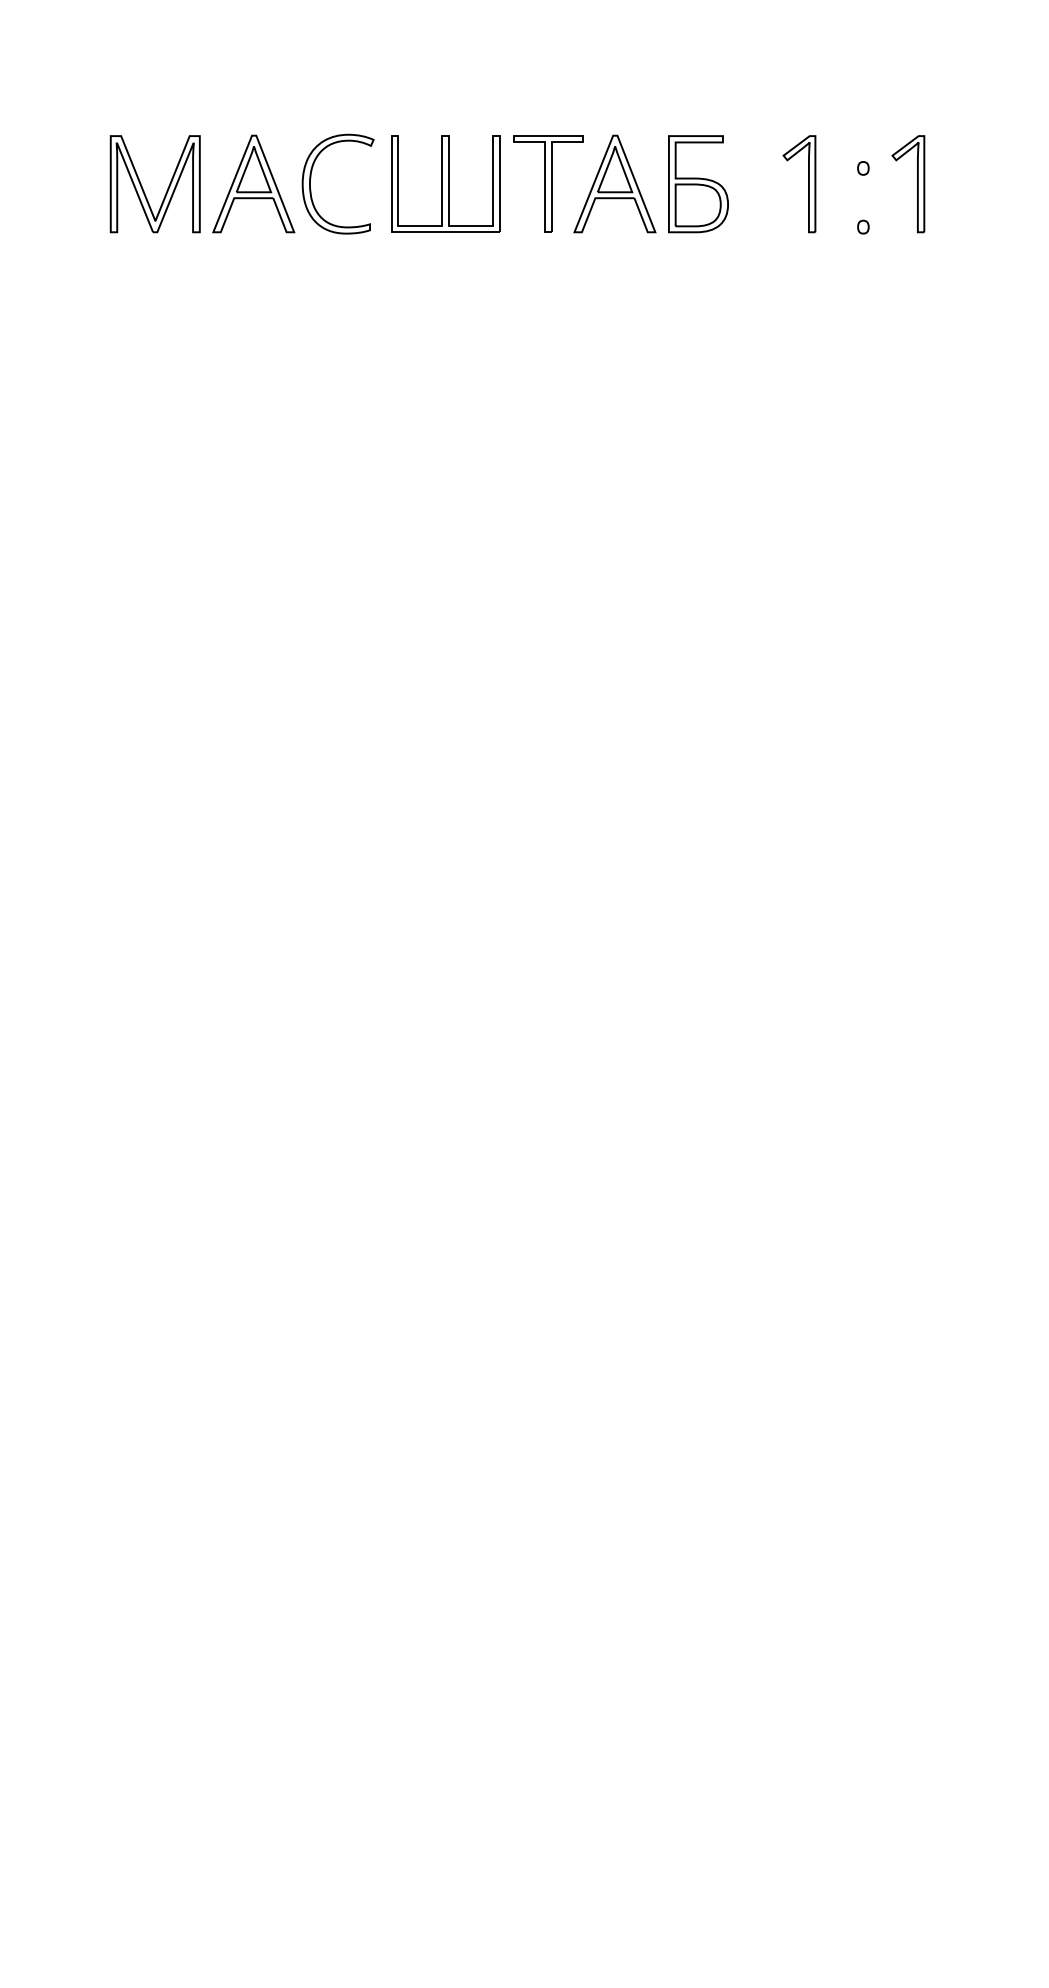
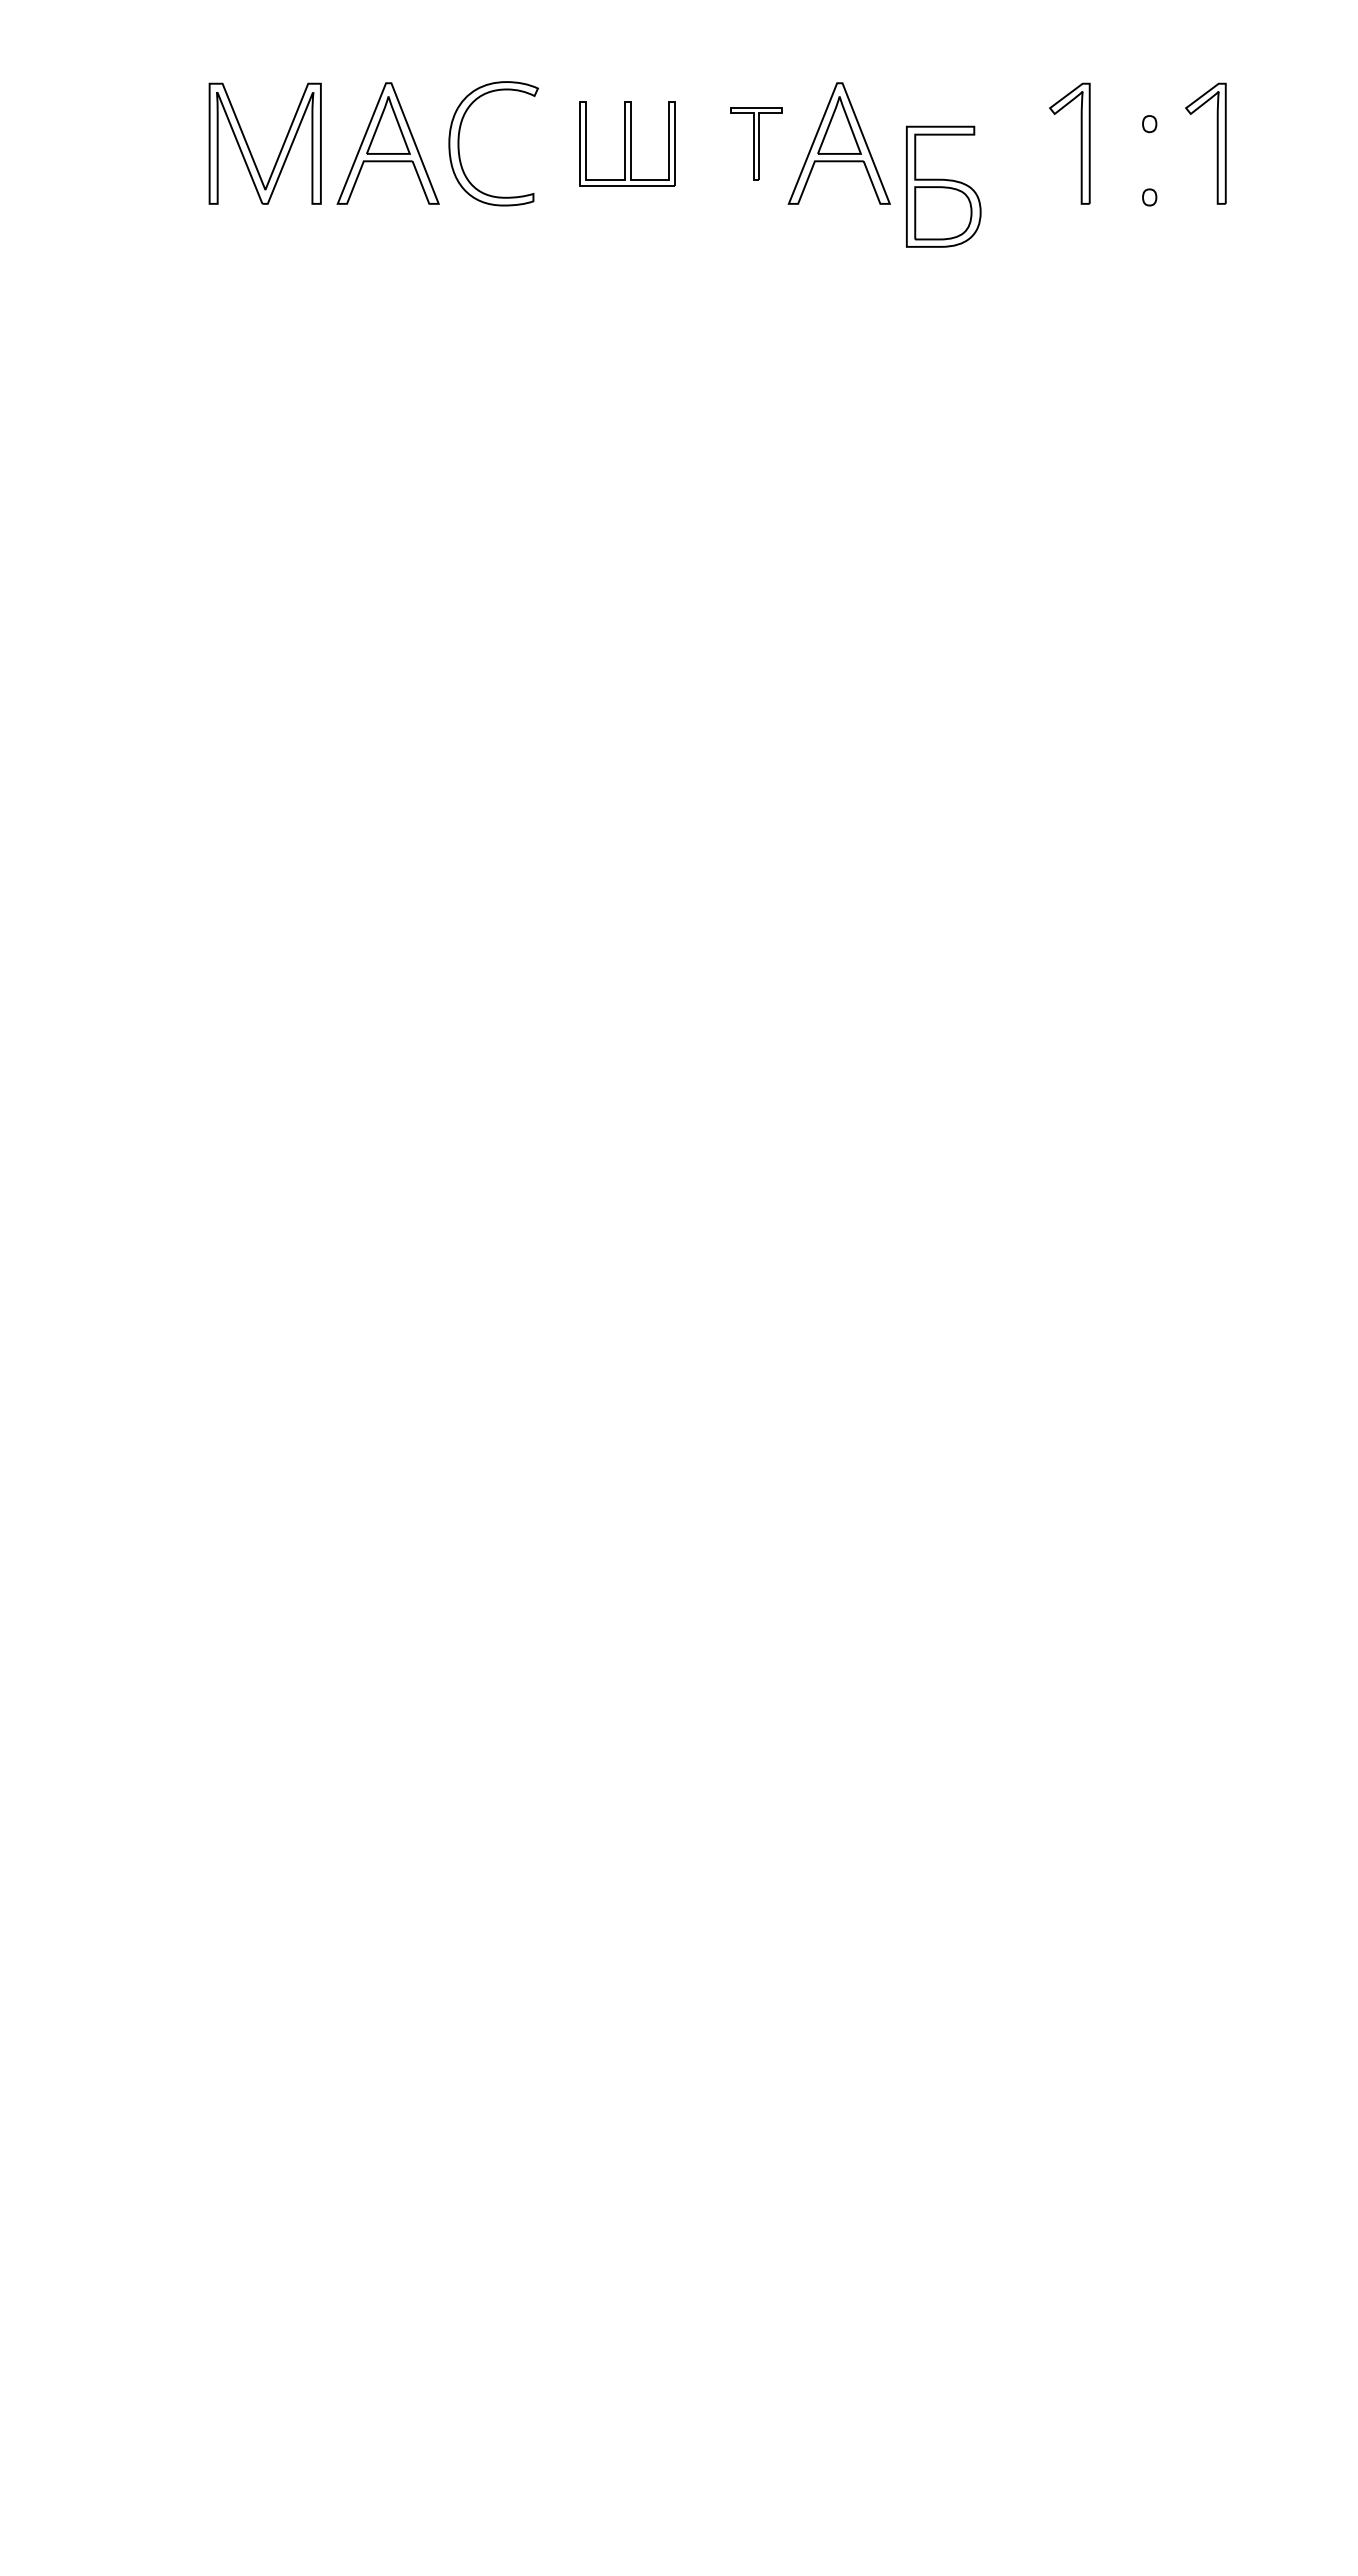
part: (445, 183) -> (627, 143), size x0.7
part: (548, 183) -> (756, 143), size x0.6
part: (698, 183) -> (943, 186), moved

